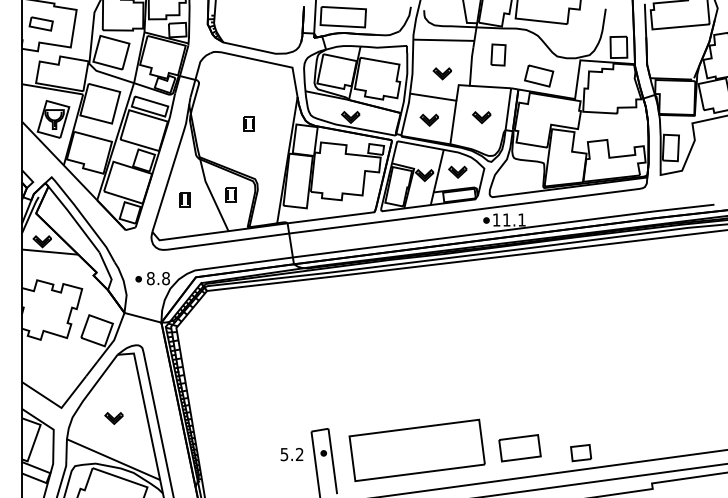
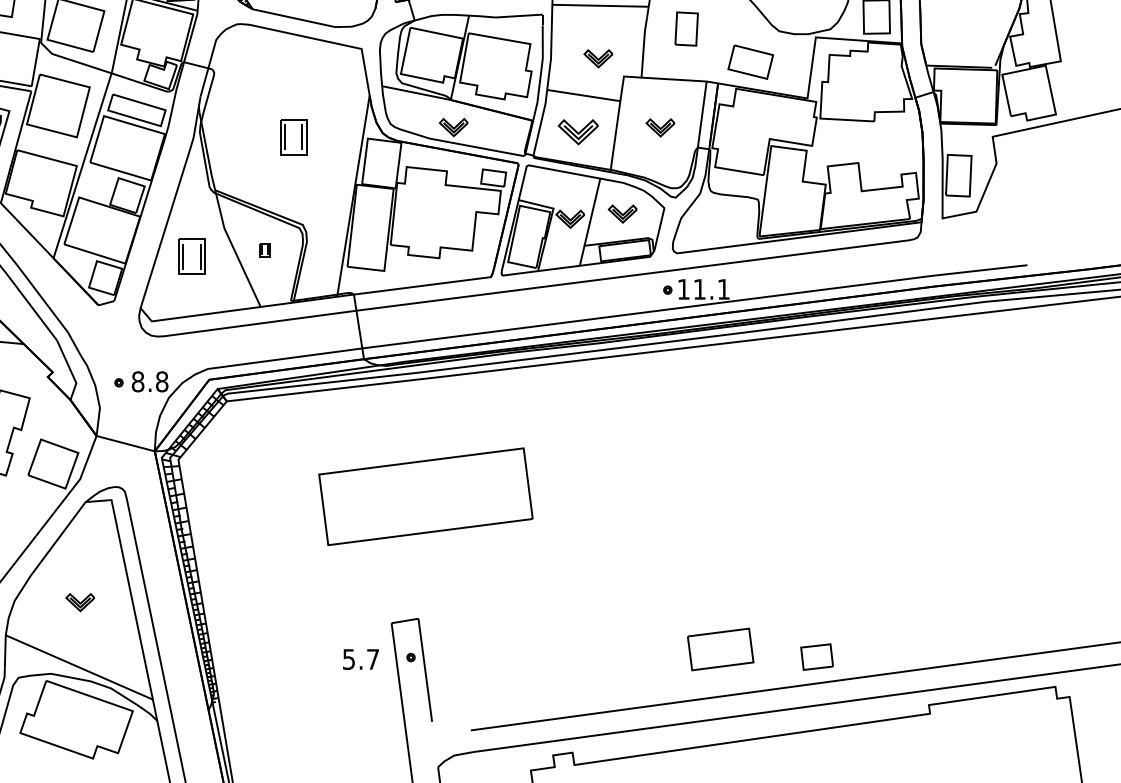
part: (428, 119) -> (576, 130), size x1.4
part: (248, 123) -> (292, 137), size x1.6
part: (230, 194) -> (263, 249), size x0.6
part: (184, 199) -> (191, 256), size x1.6
part: (416, 449) -> (424, 495), moved
text: (299, 453) -> (372, 657), 5.2 -> 5.7

